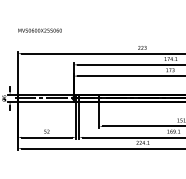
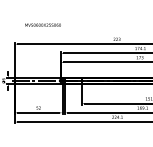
text: (39, 29) -> (42, 24), moved

